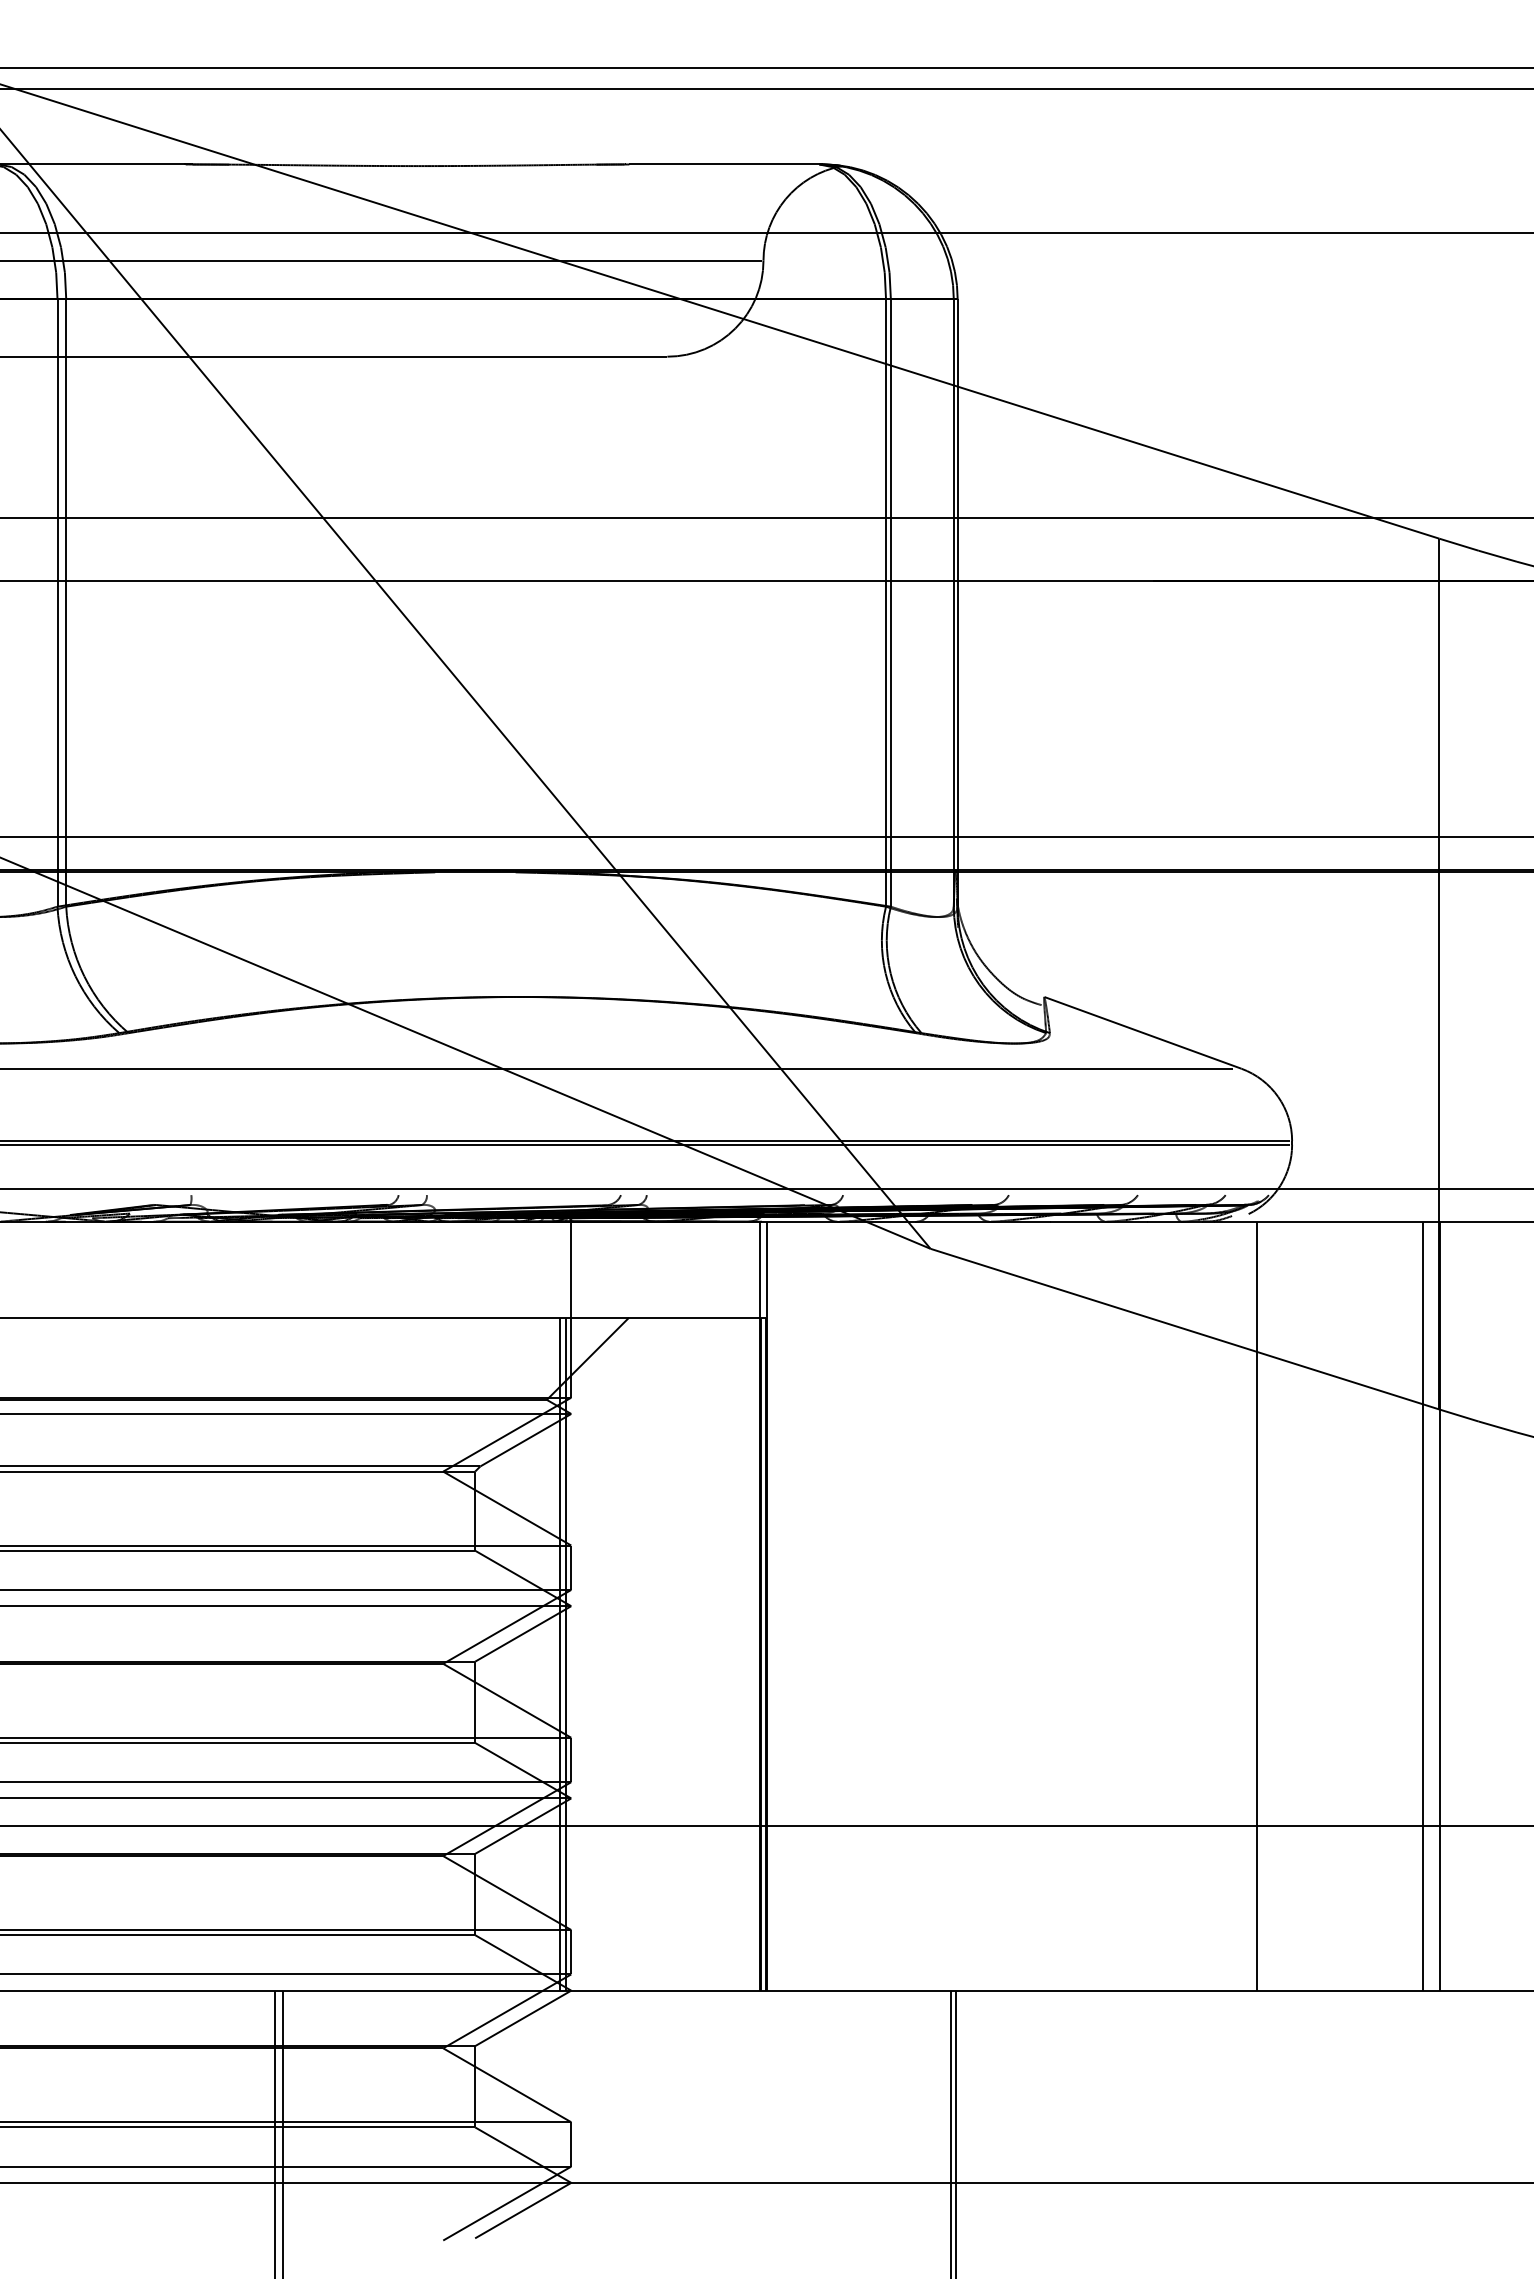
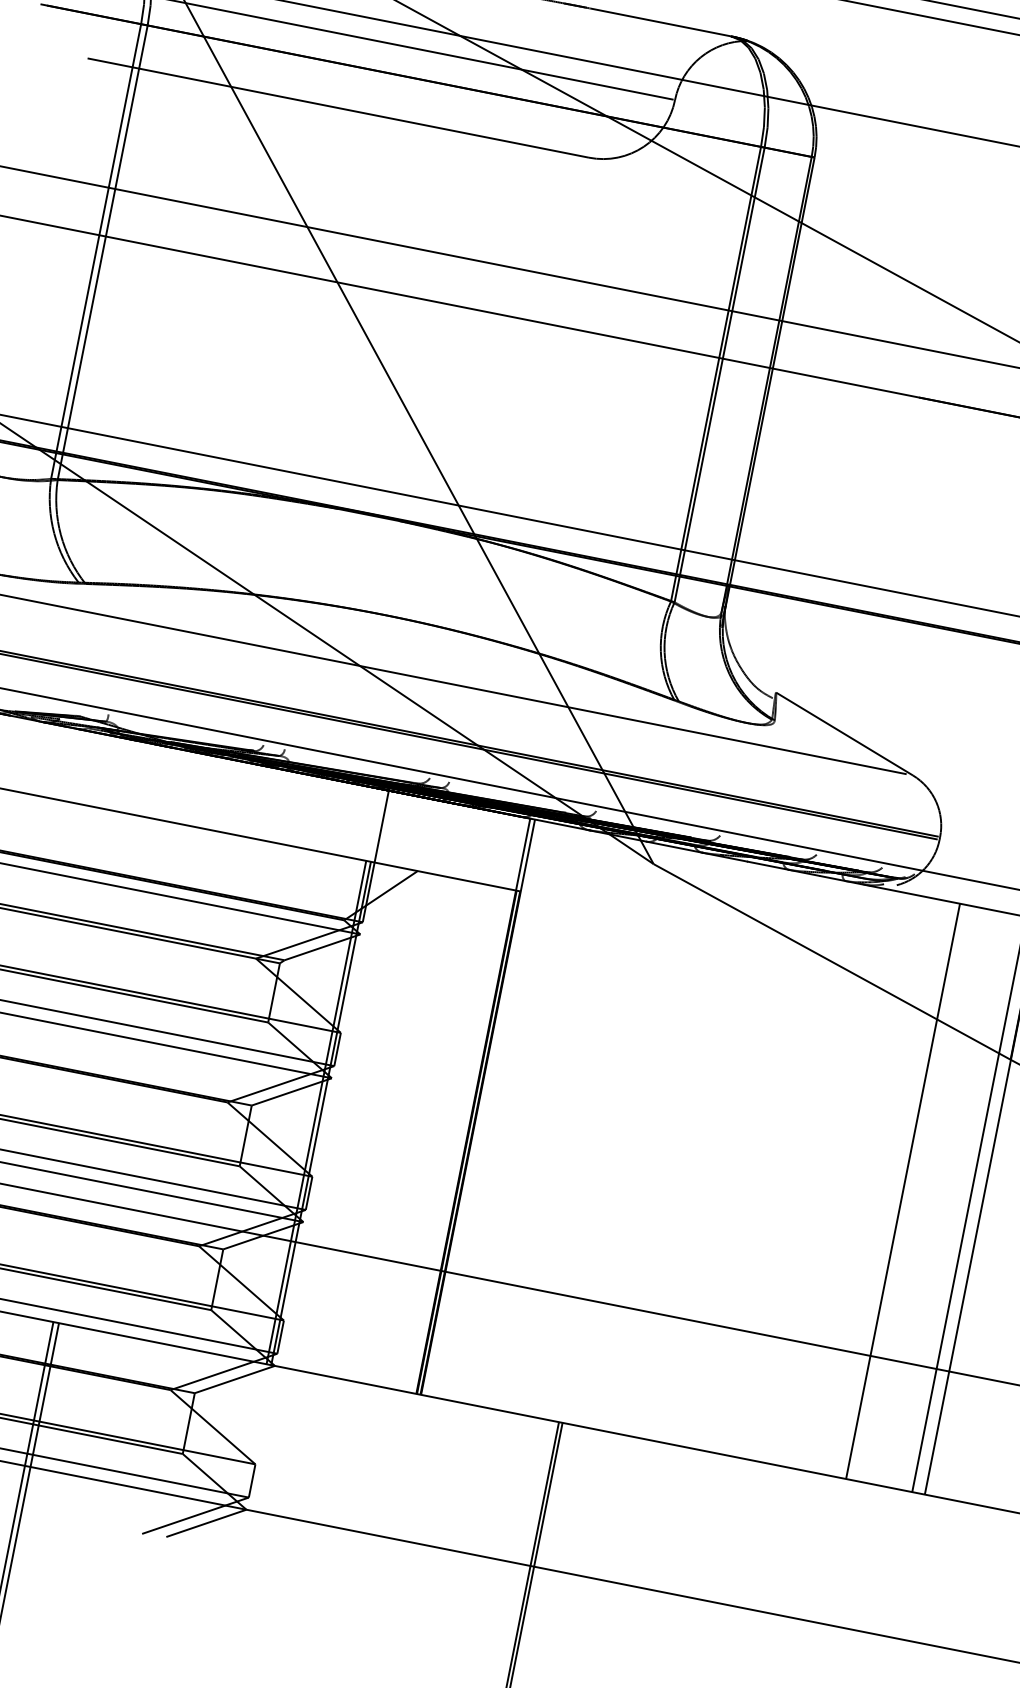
line: (1256, 1605) -> (903, 1190), moved

